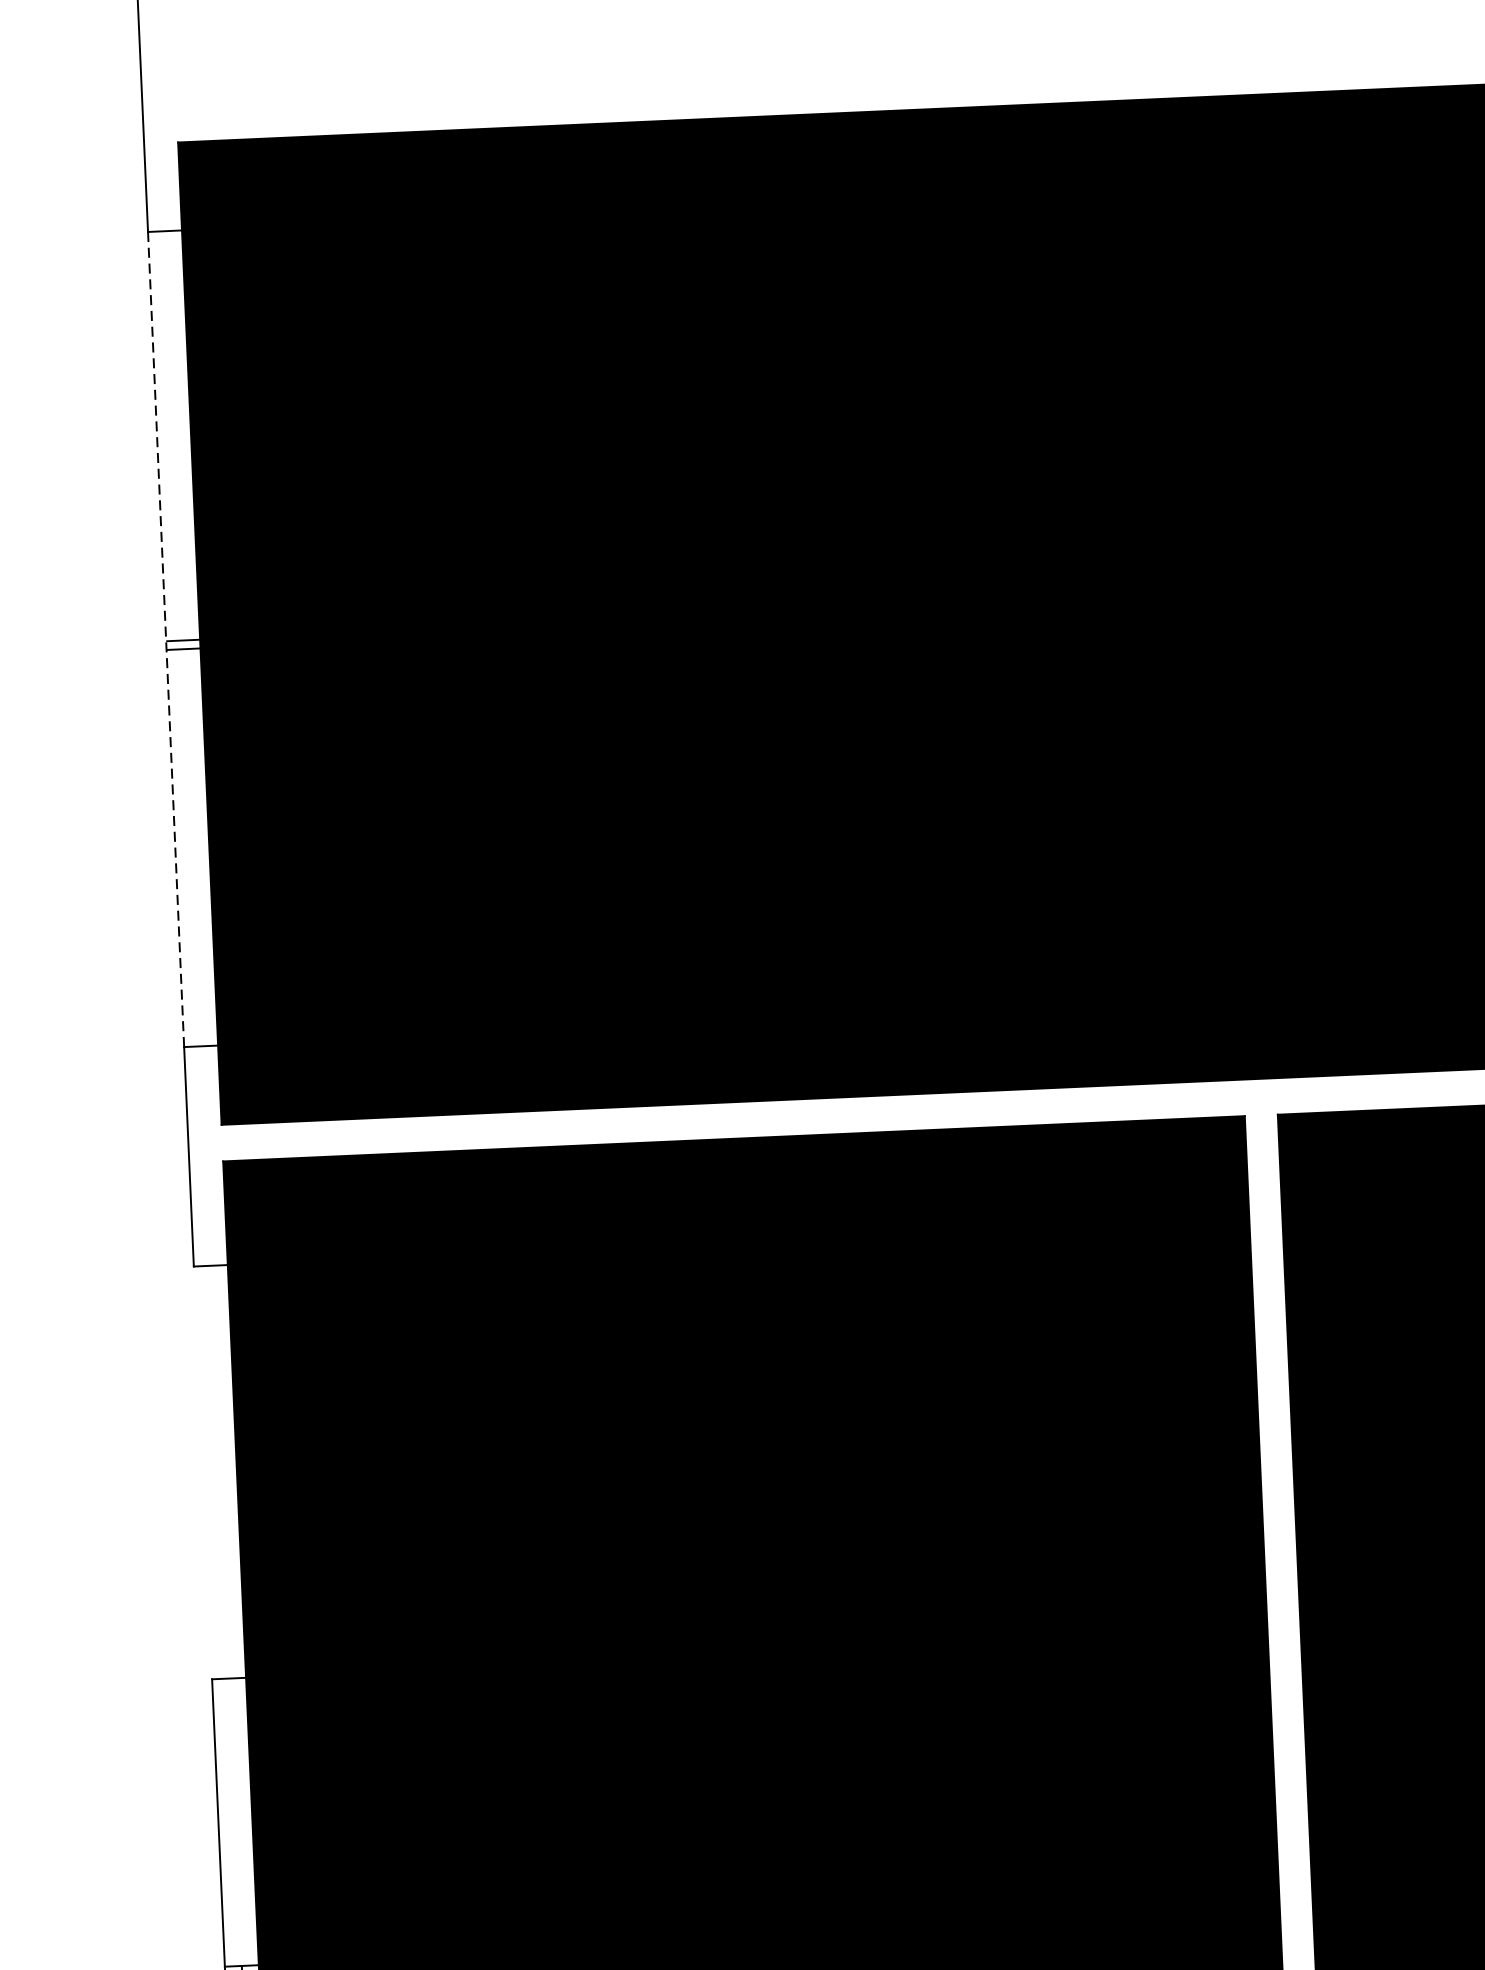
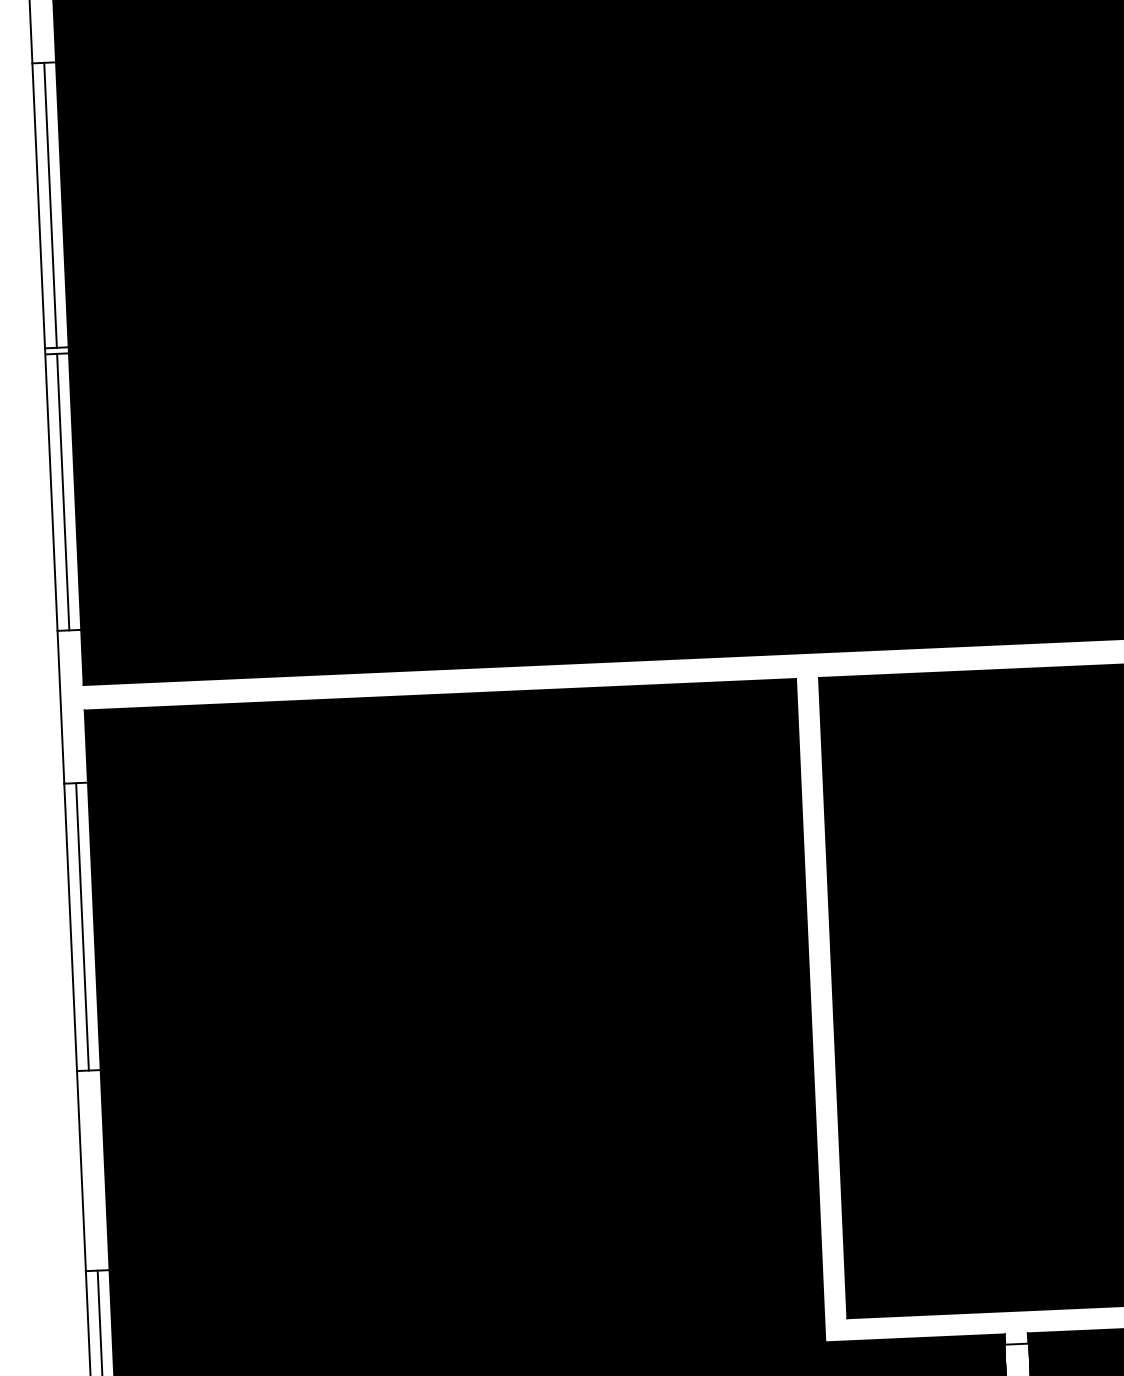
line: (174, 434) -> (50, 204), added
line: (166, 640) -> (45, 347), dashed -> solid
line: (192, 846) -> (63, 491), added
line: (219, 1471) -> (82, 926), added
line: (202, 1473) -> (70, 927), added

